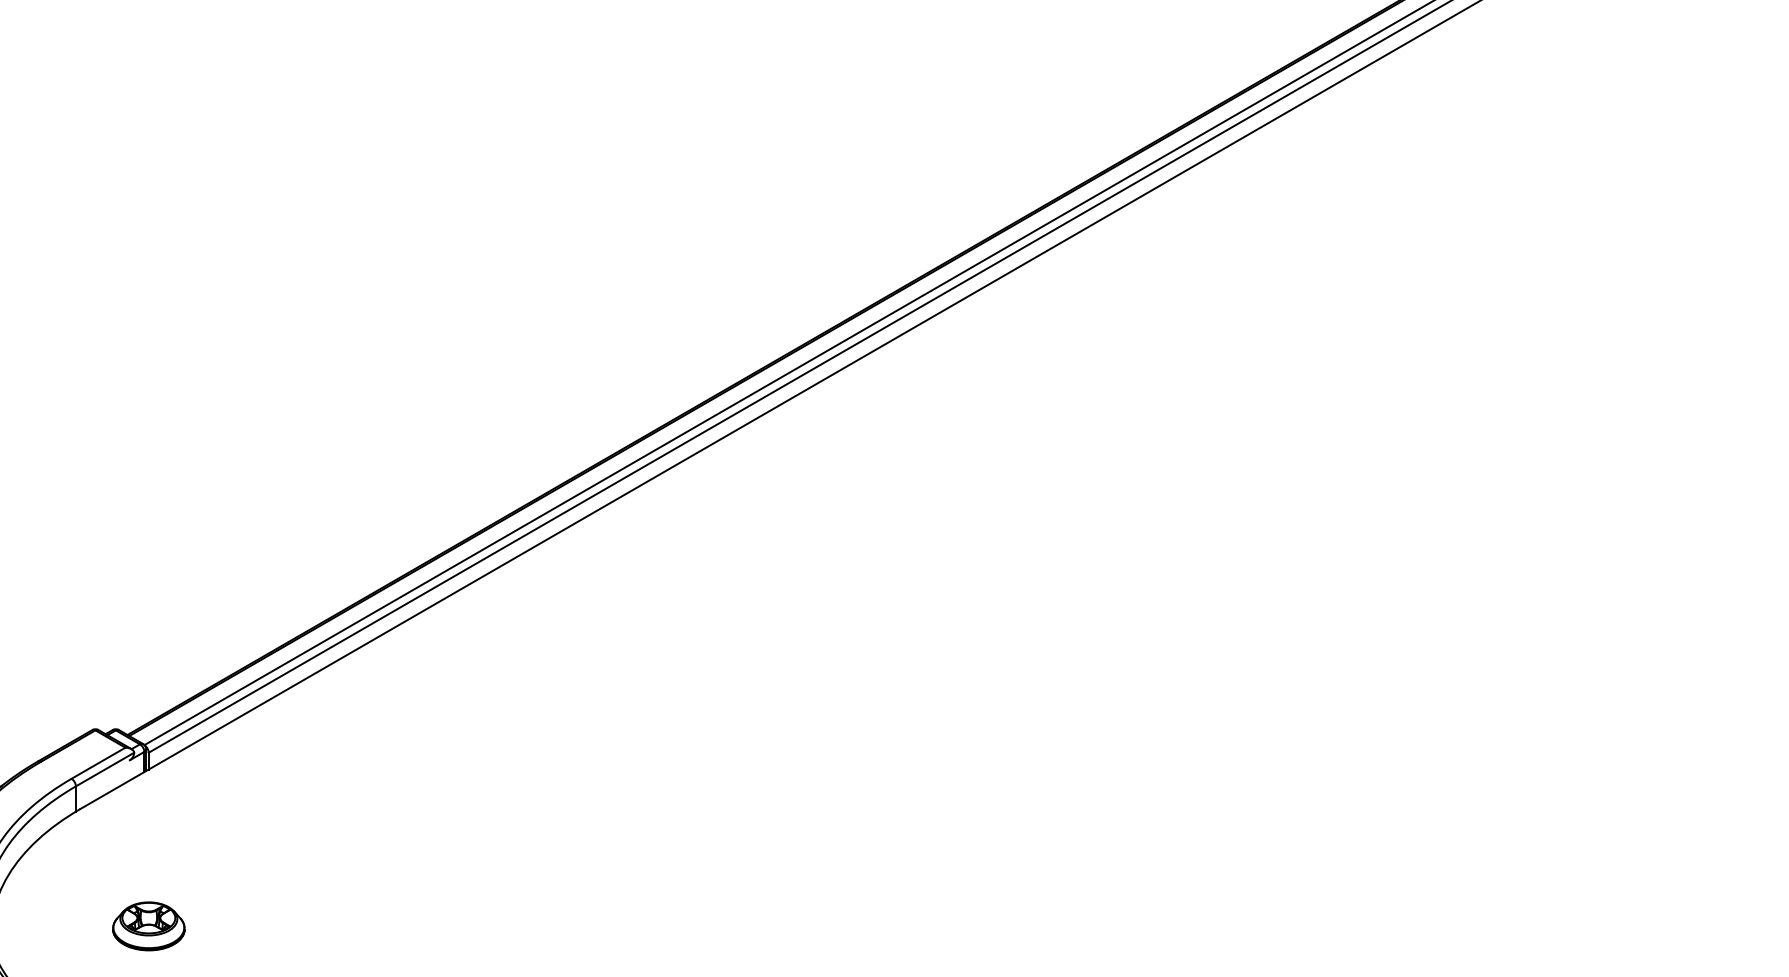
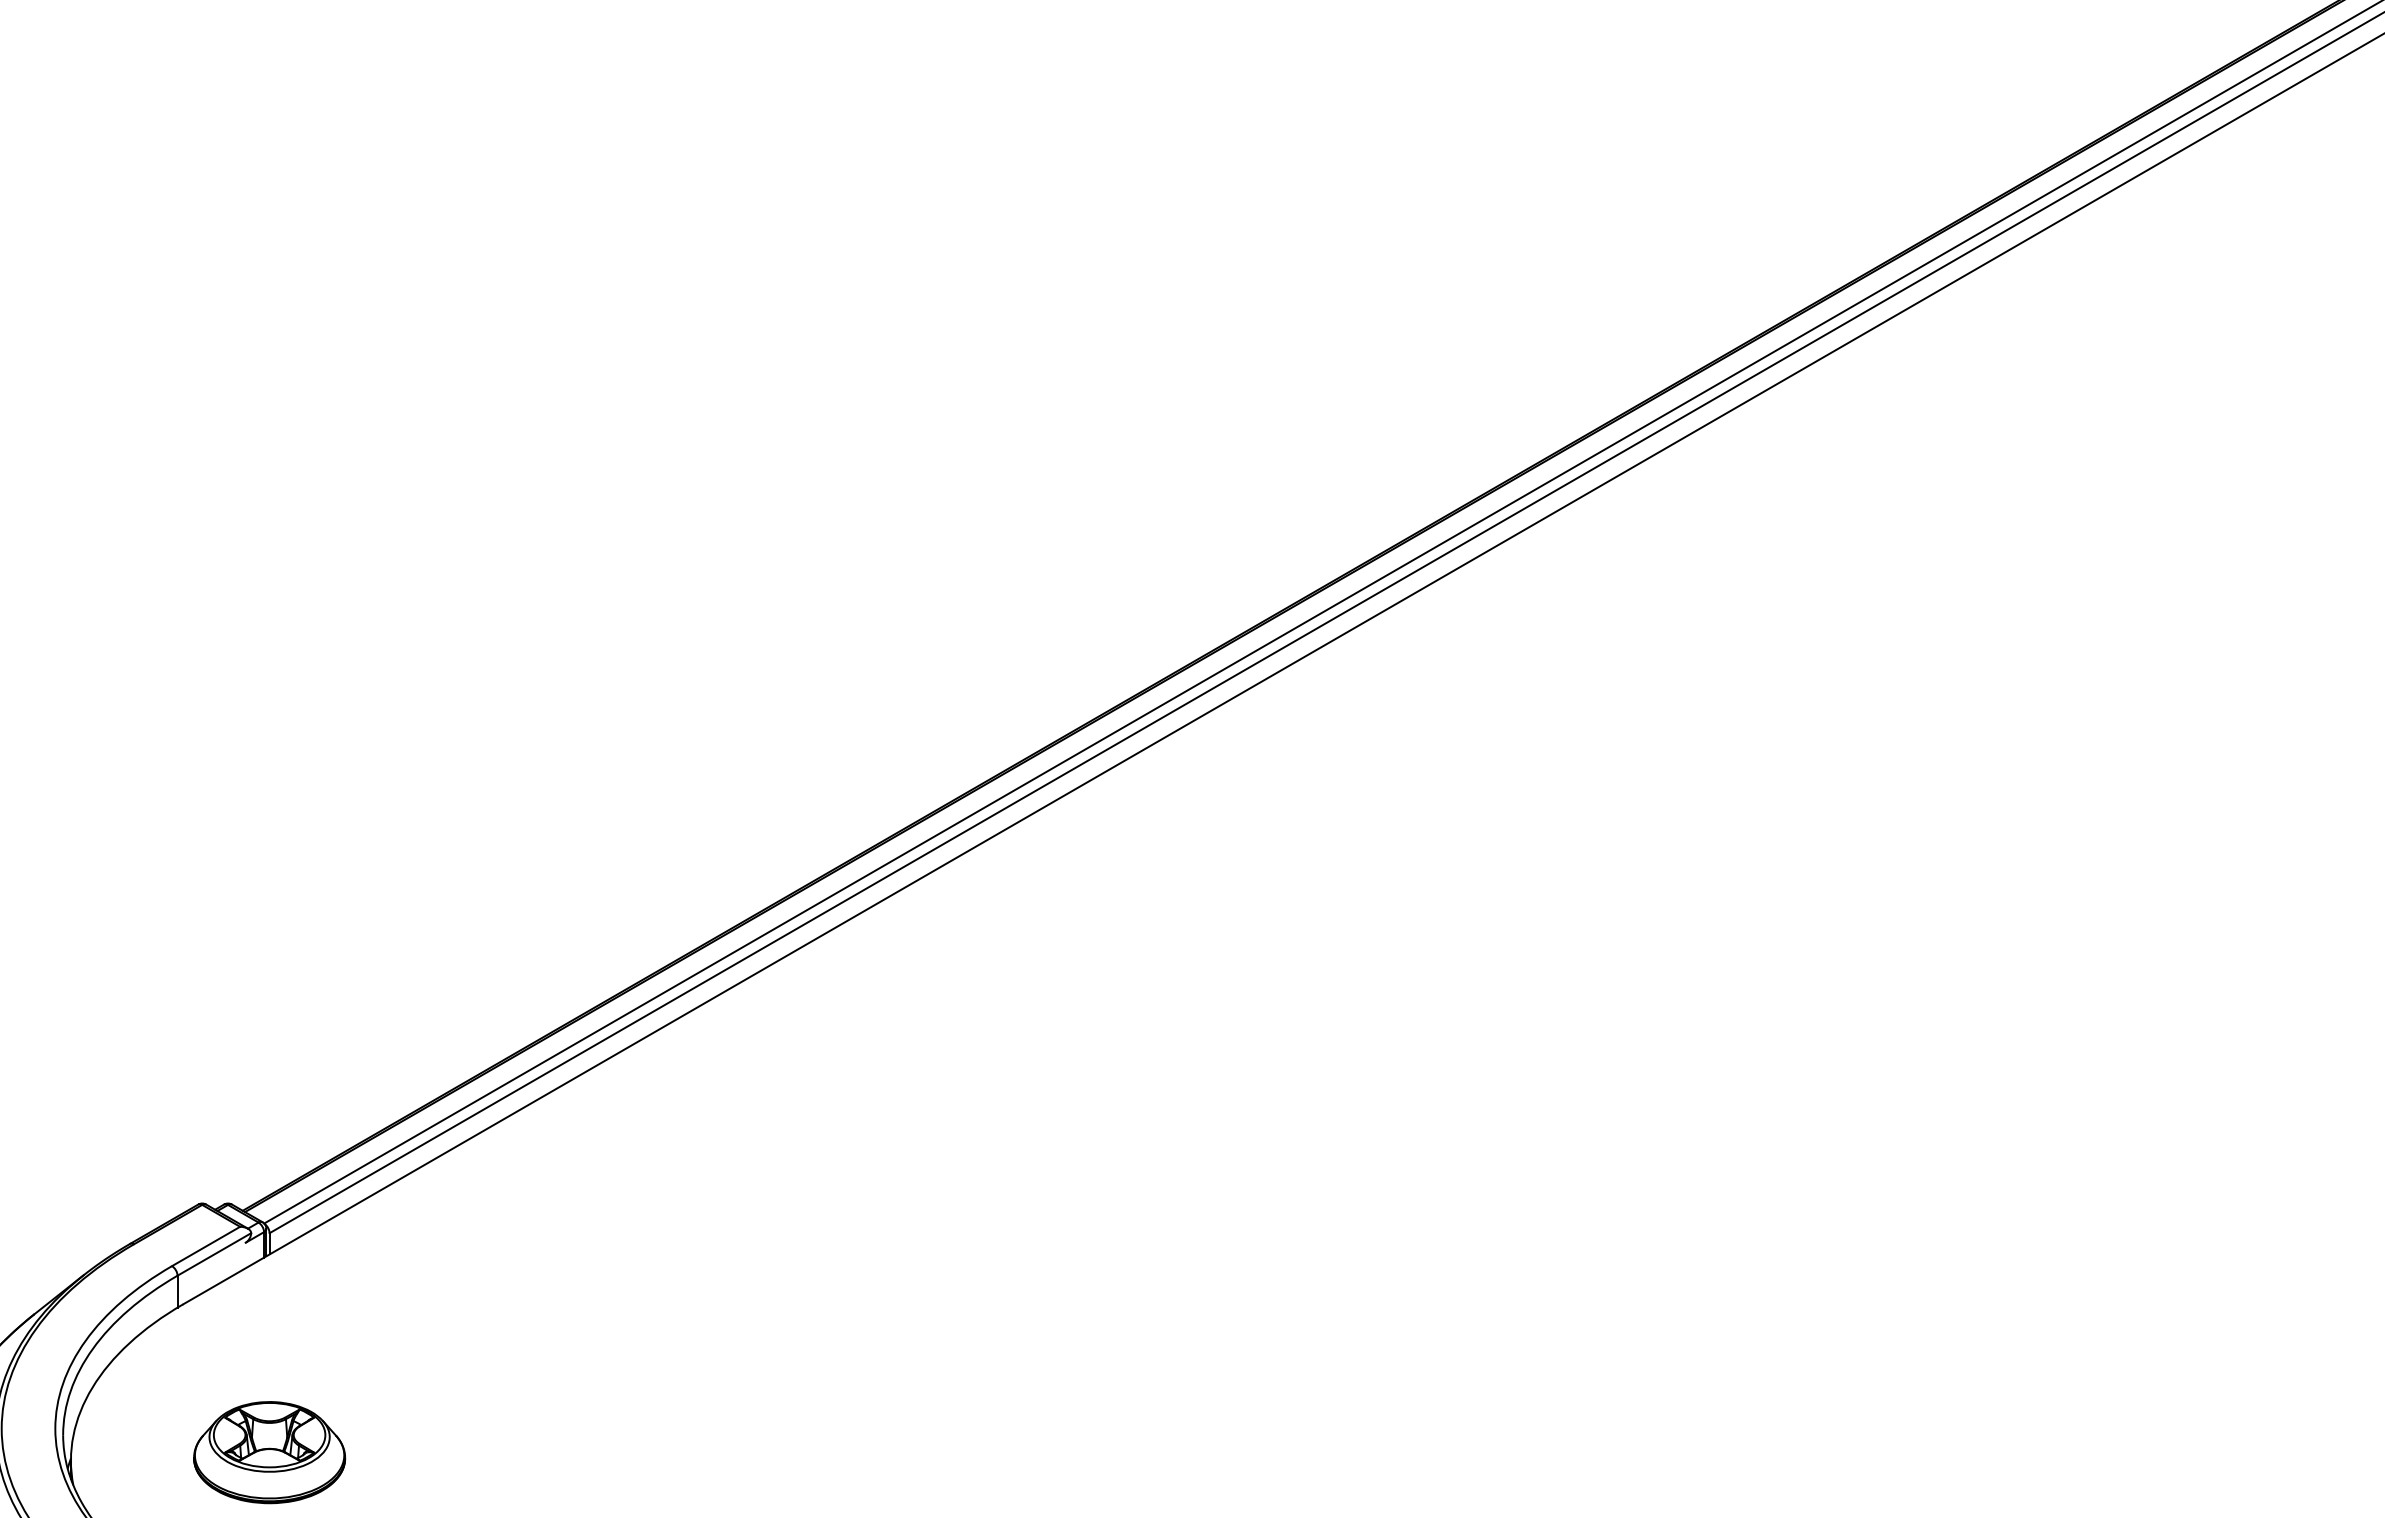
part: (148, 926) -> (269, 1452), size x1.67

